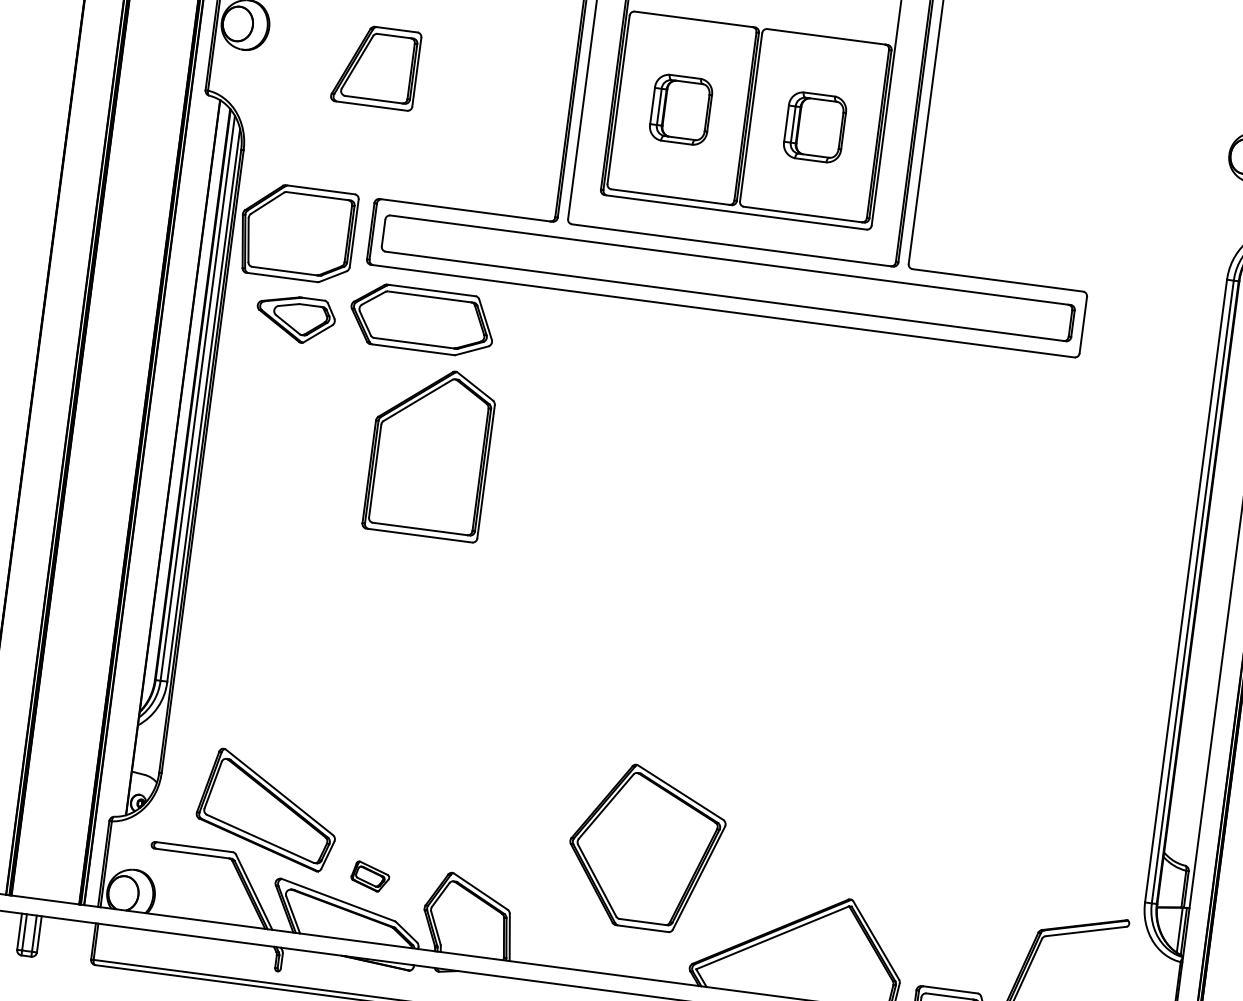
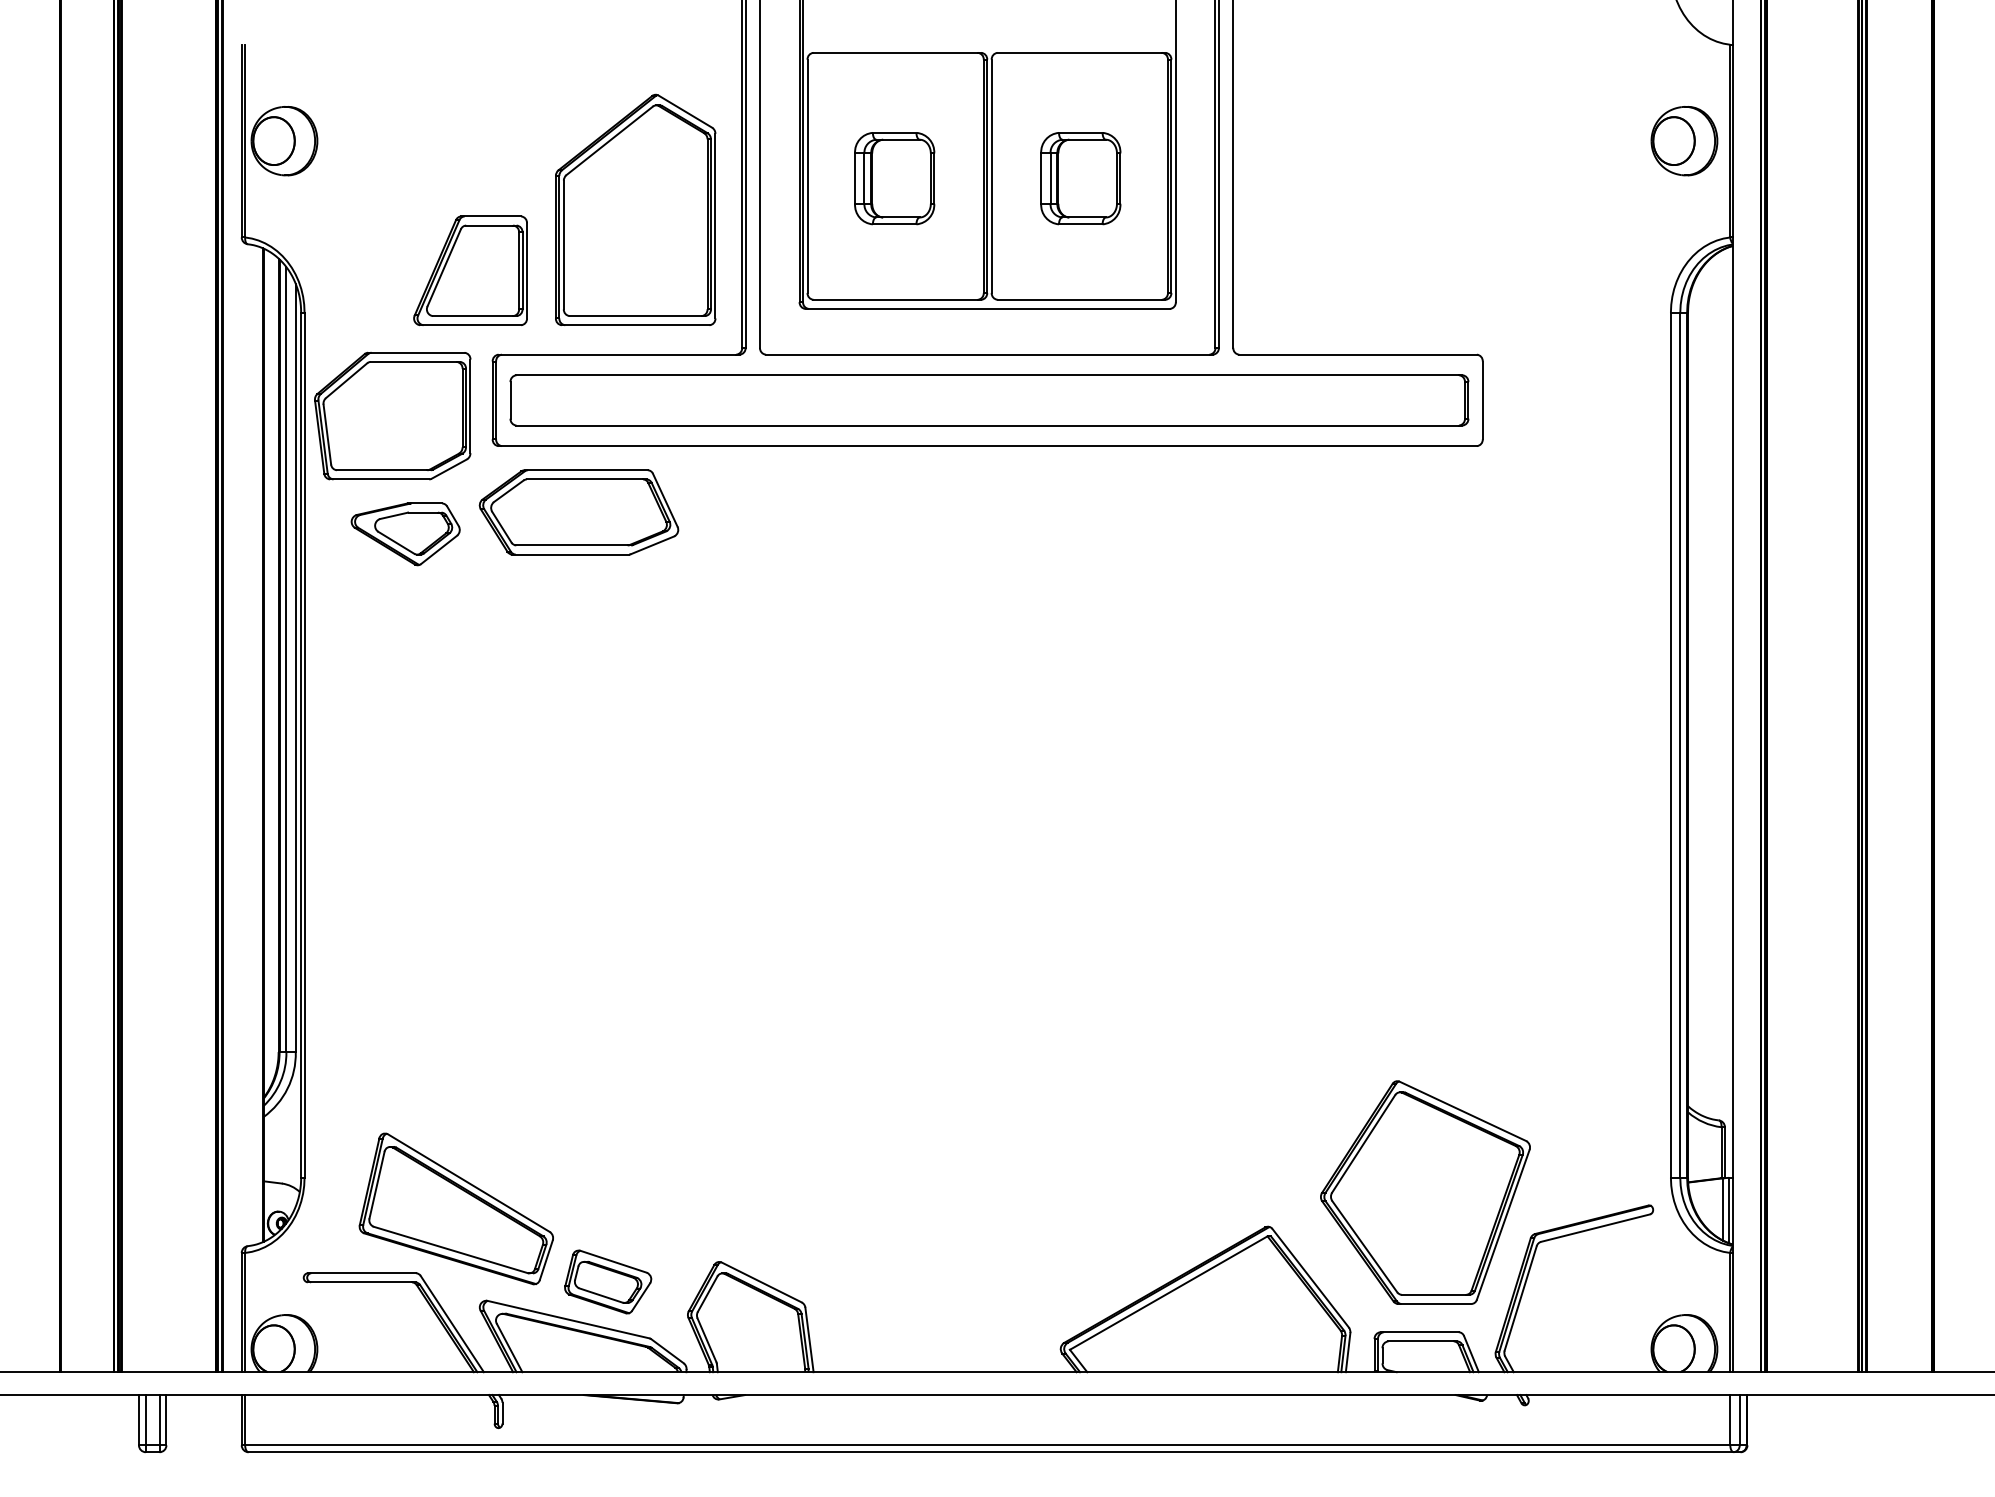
part: (376, 66) -> (470, 270), moved
part: (430, 452) -> (635, 209), moved
part: (646, 847) -> (1425, 1192), moved
part: (370, 876) -> (608, 1281), size x1.67

